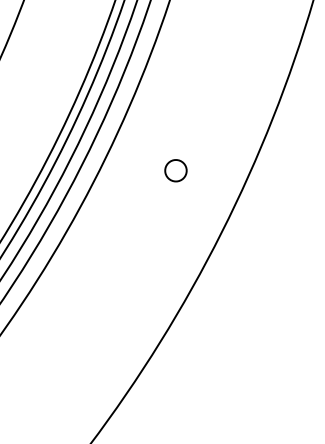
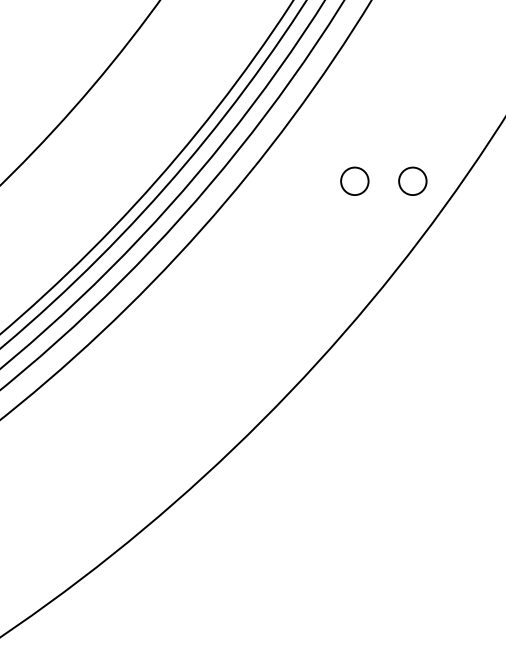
circle: (219, 160) -> (412, 180), added

